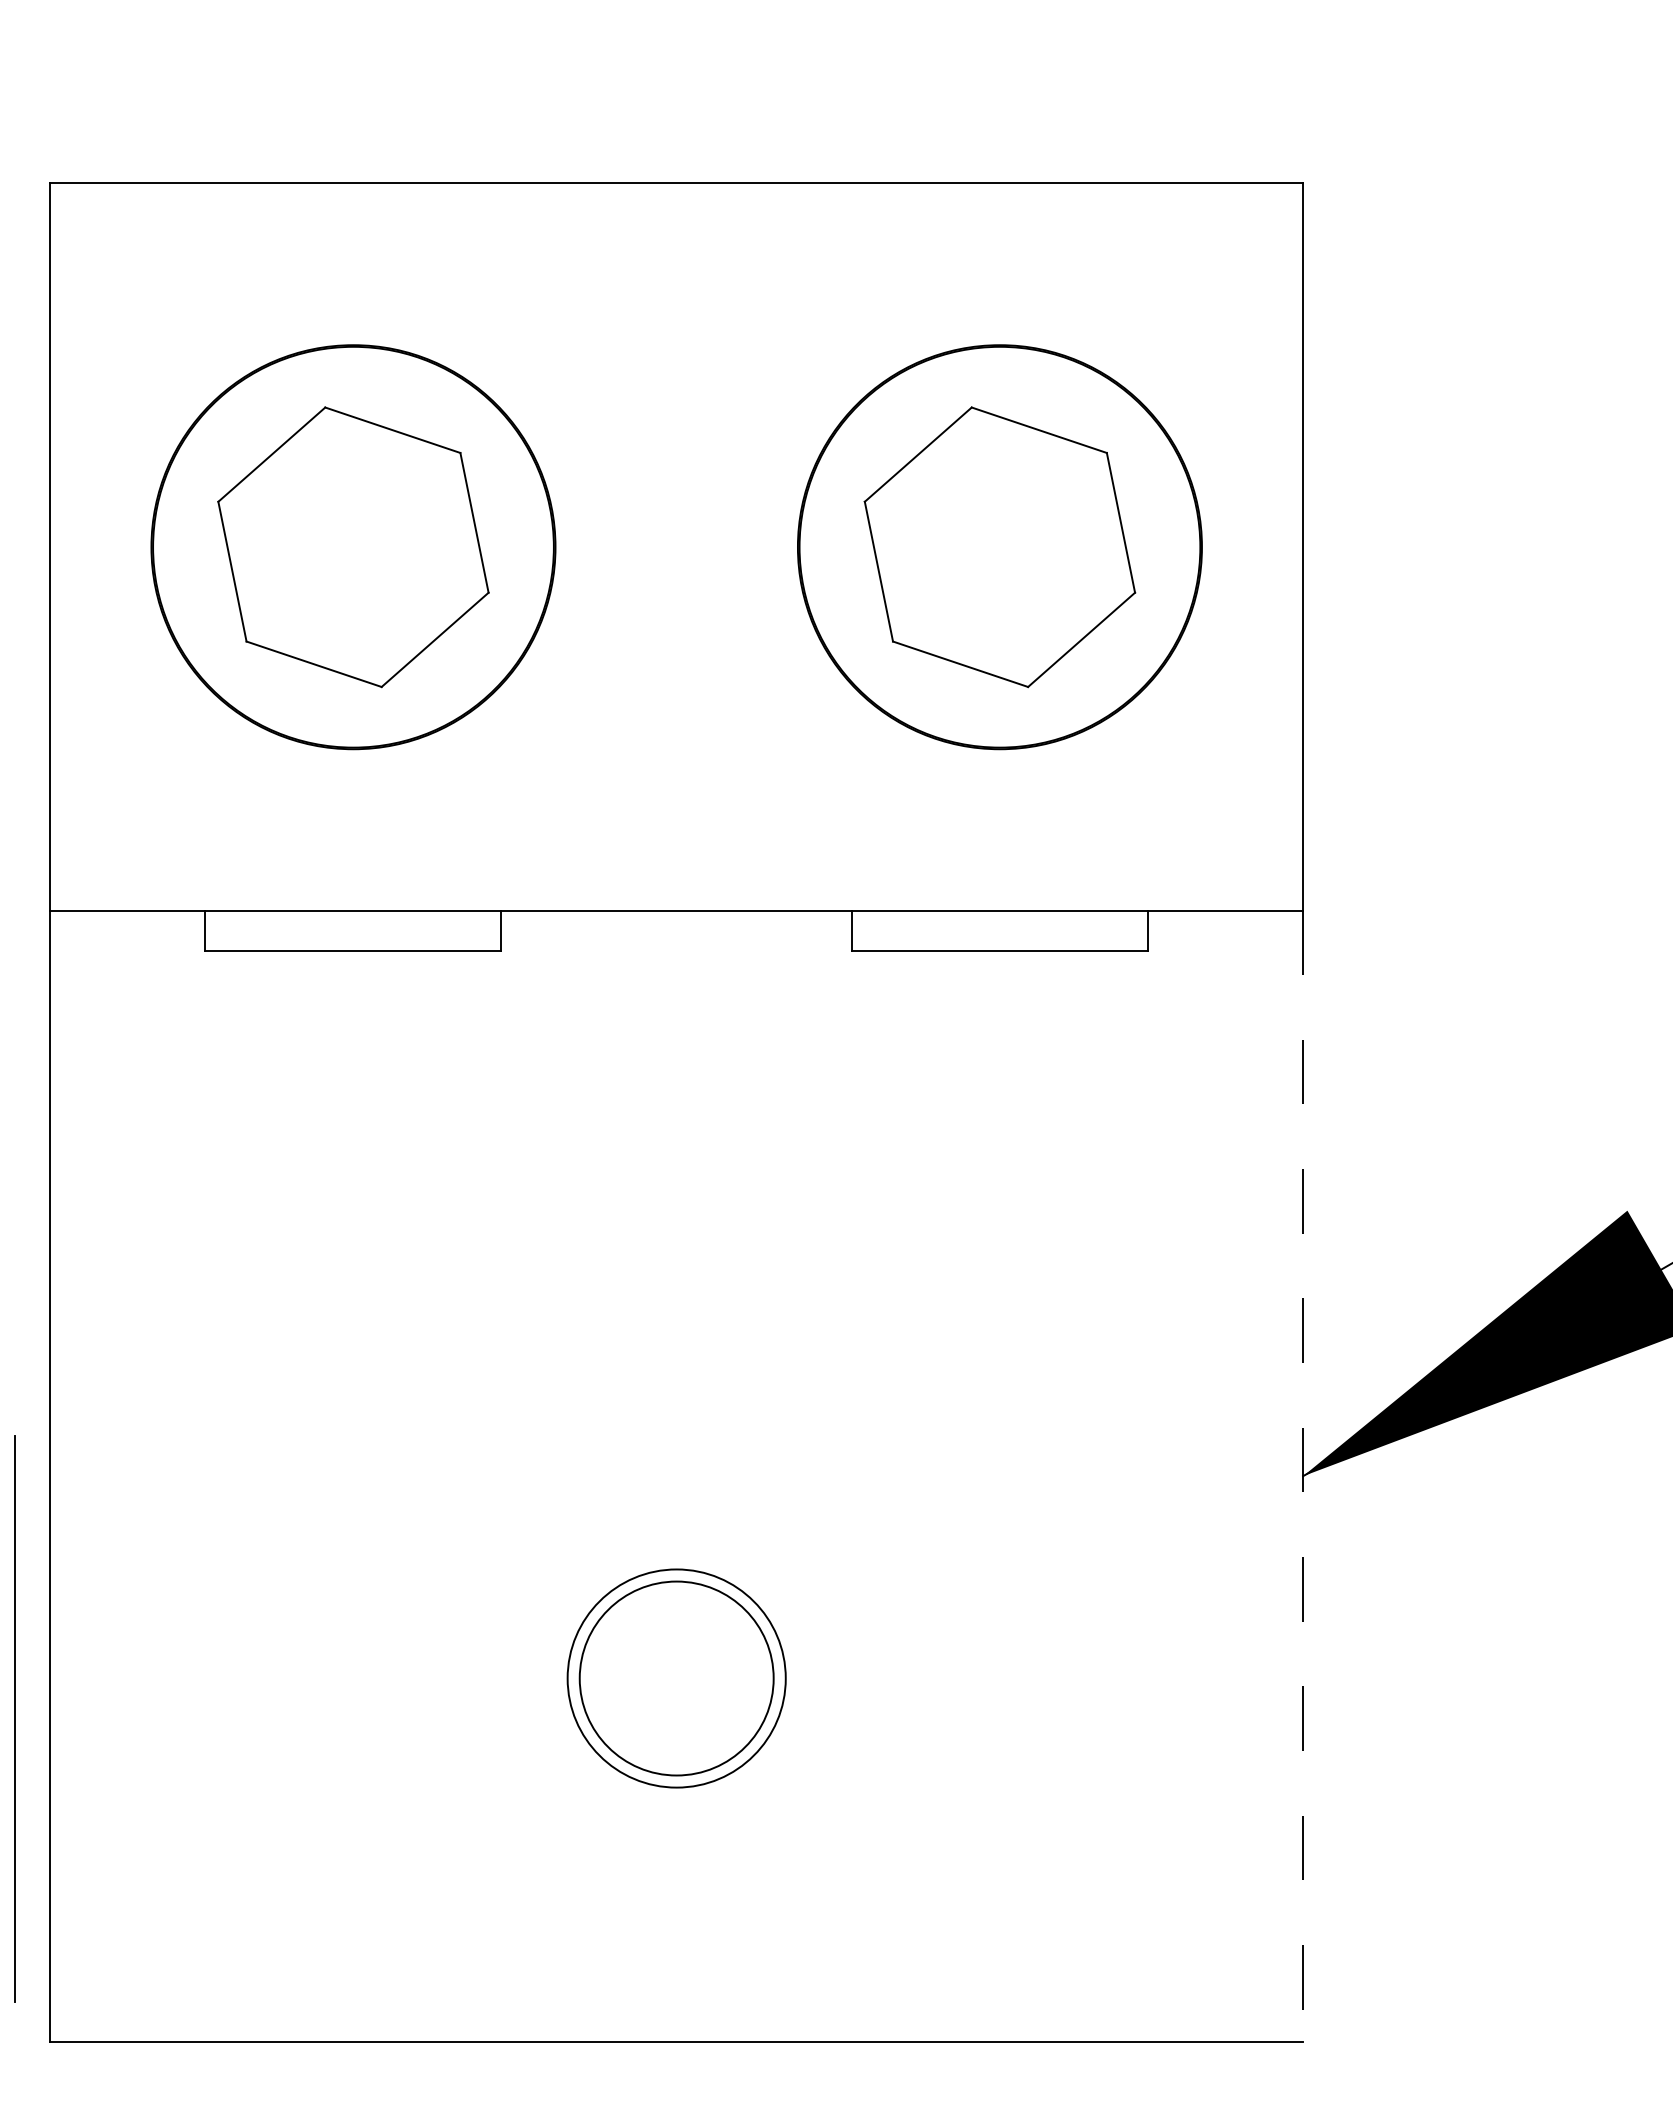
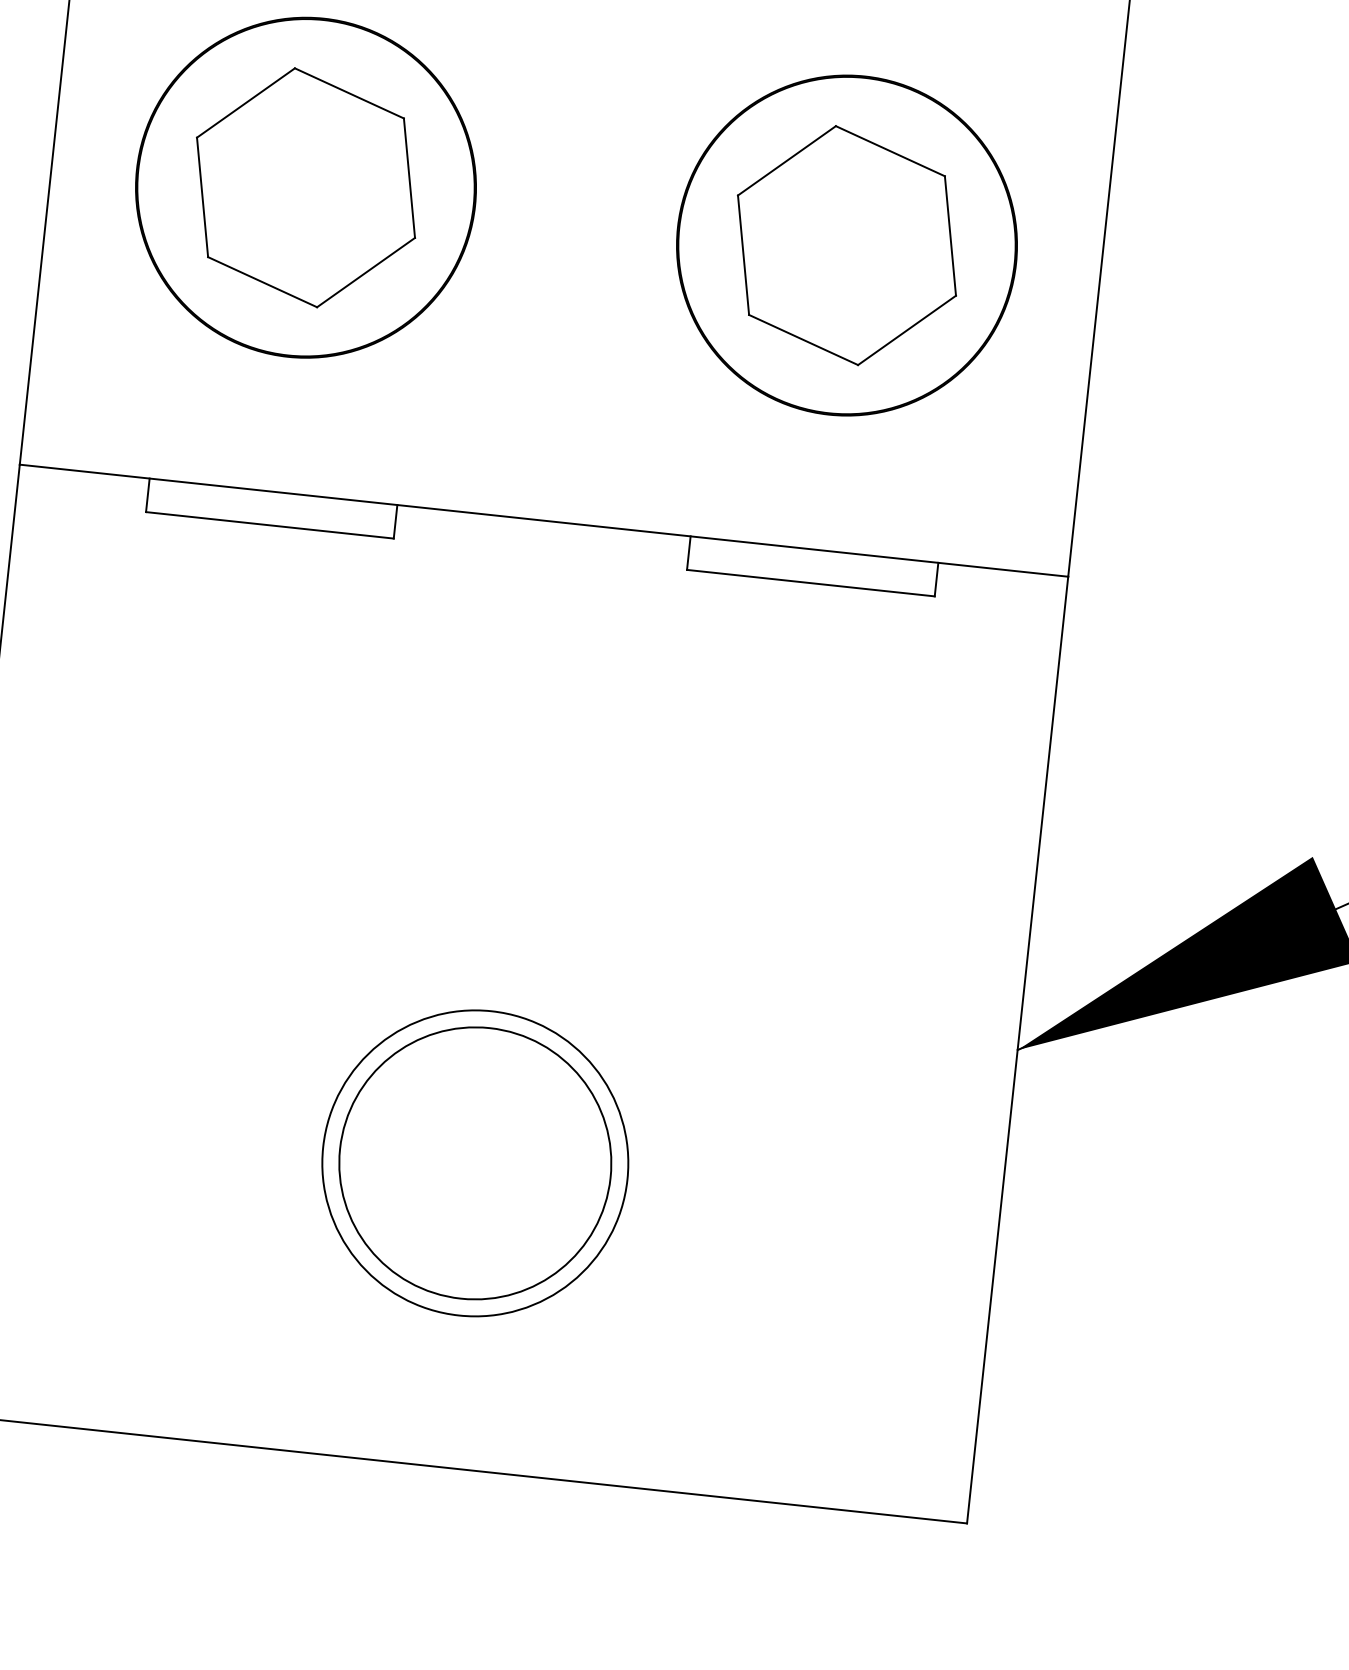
line: (1303, 1476) -> (1017, 1050), dashed -> solid
circle: (676, 1678) -> (475, 1163), size x1.67
circle: (676, 1678) -> (475, 1163), size x1.67

